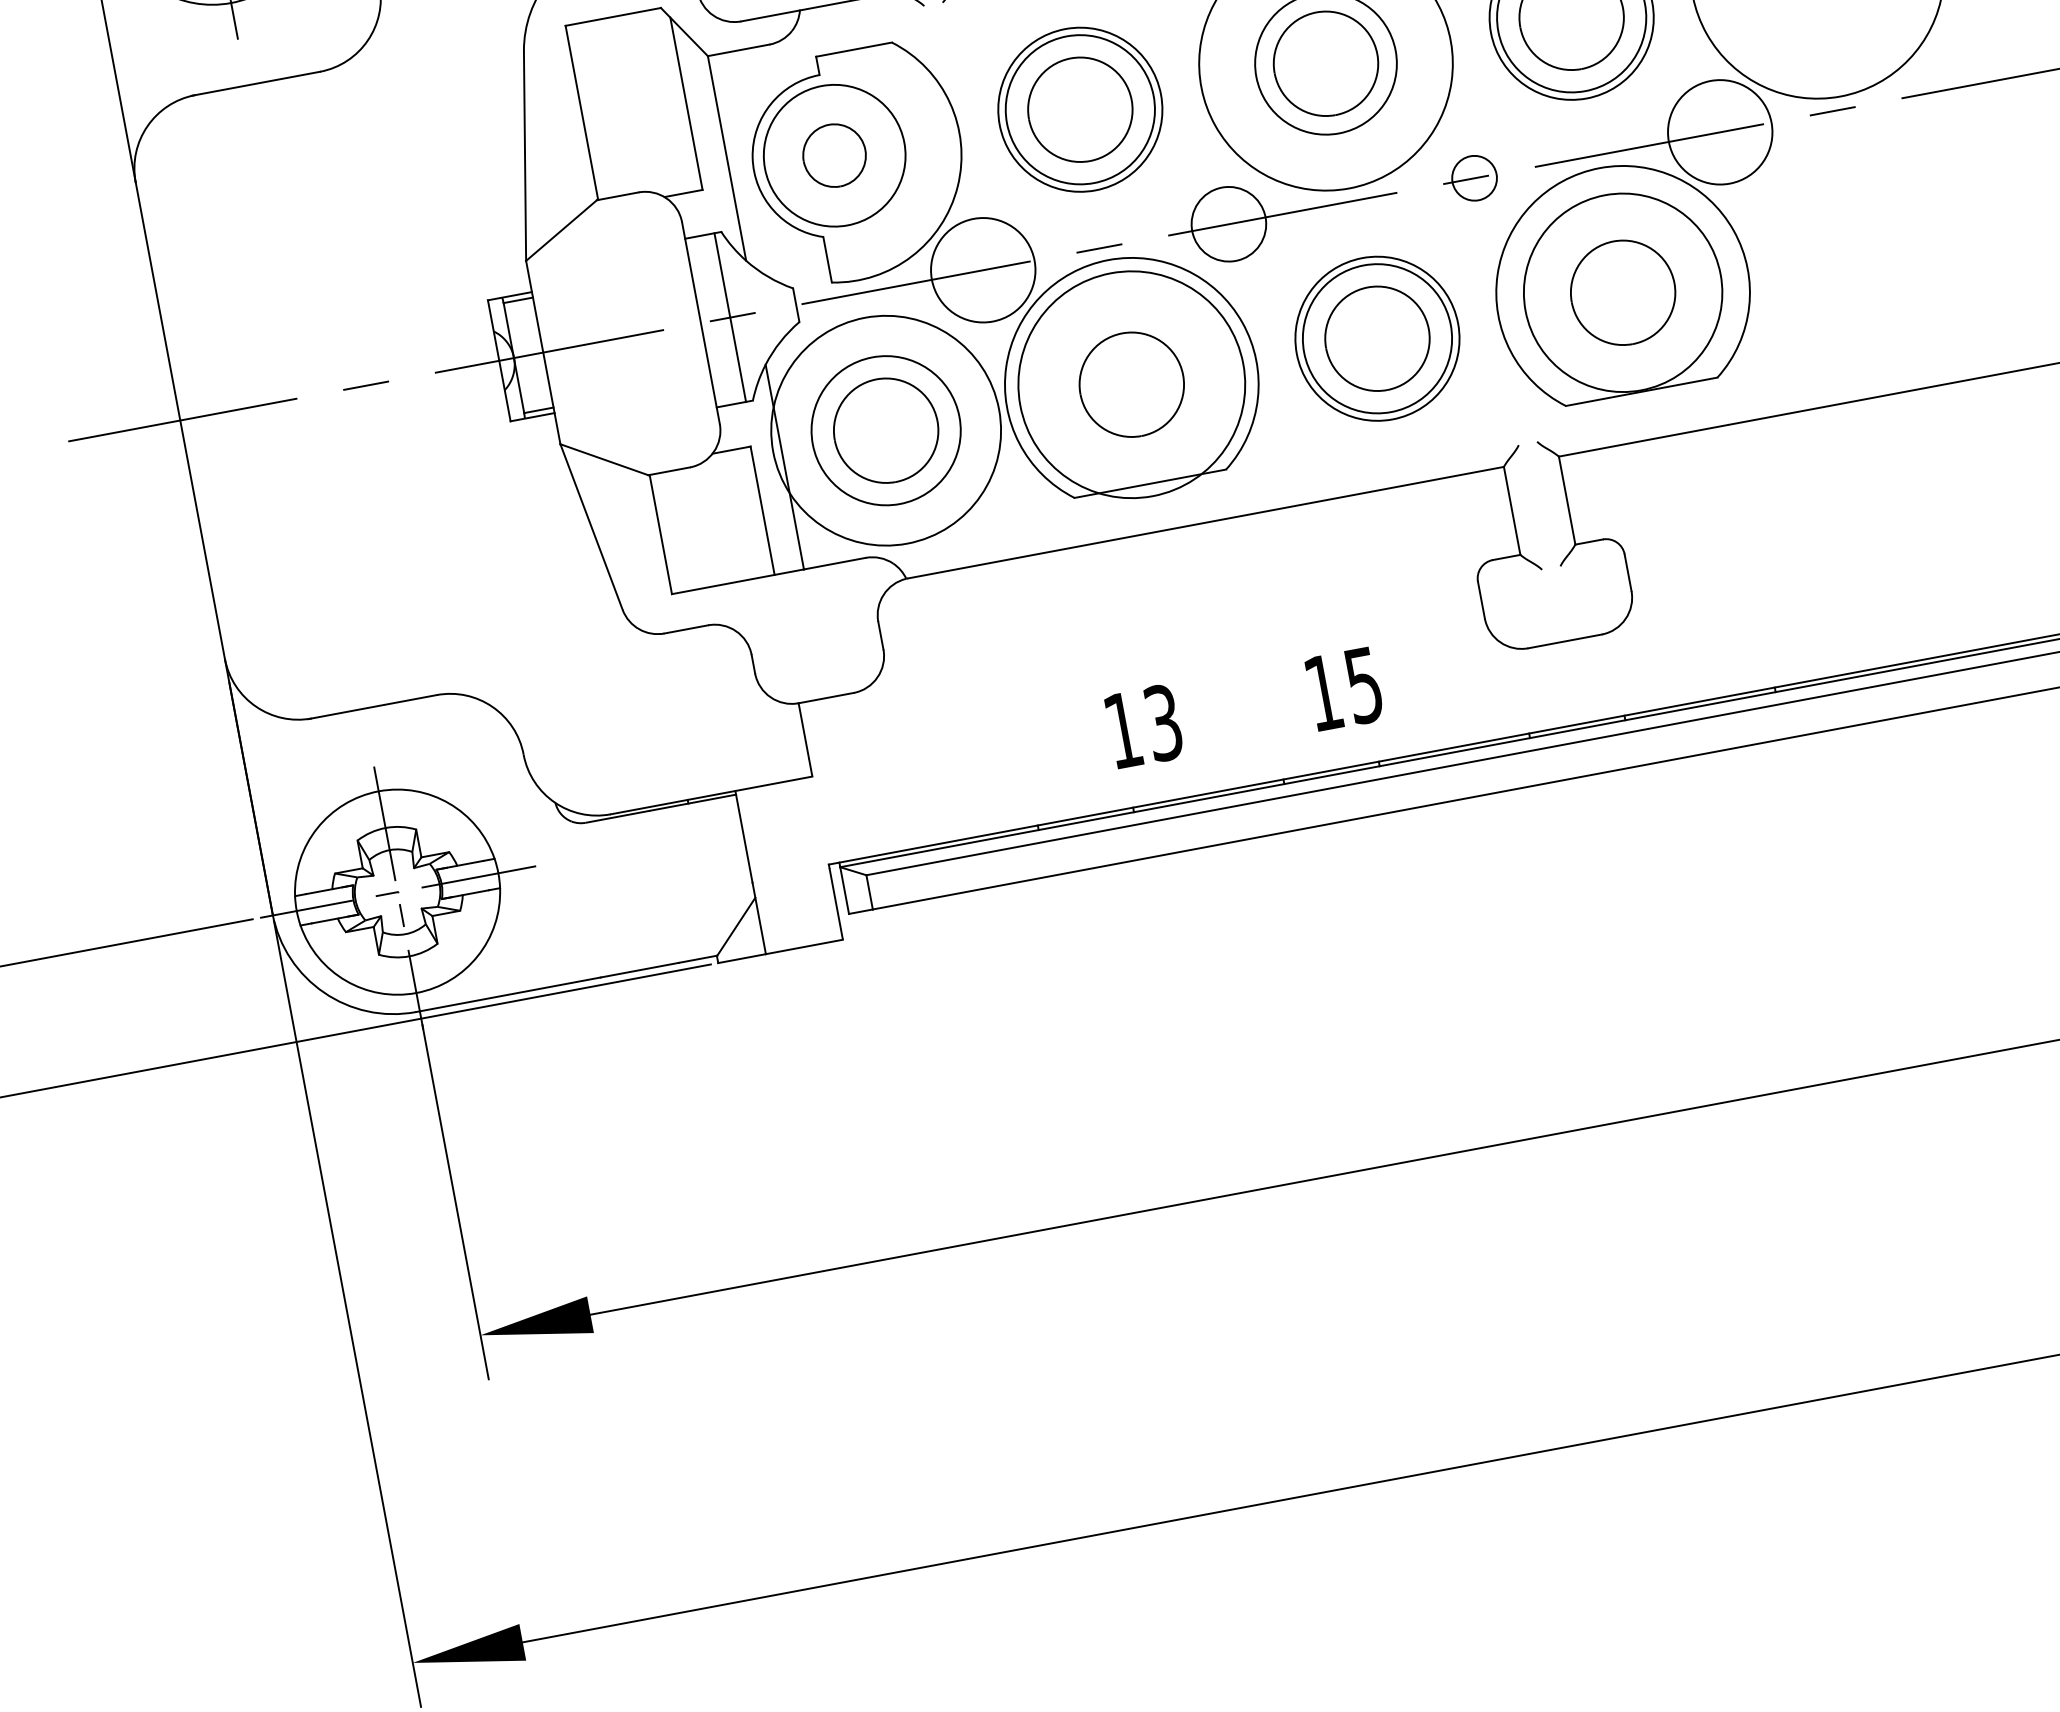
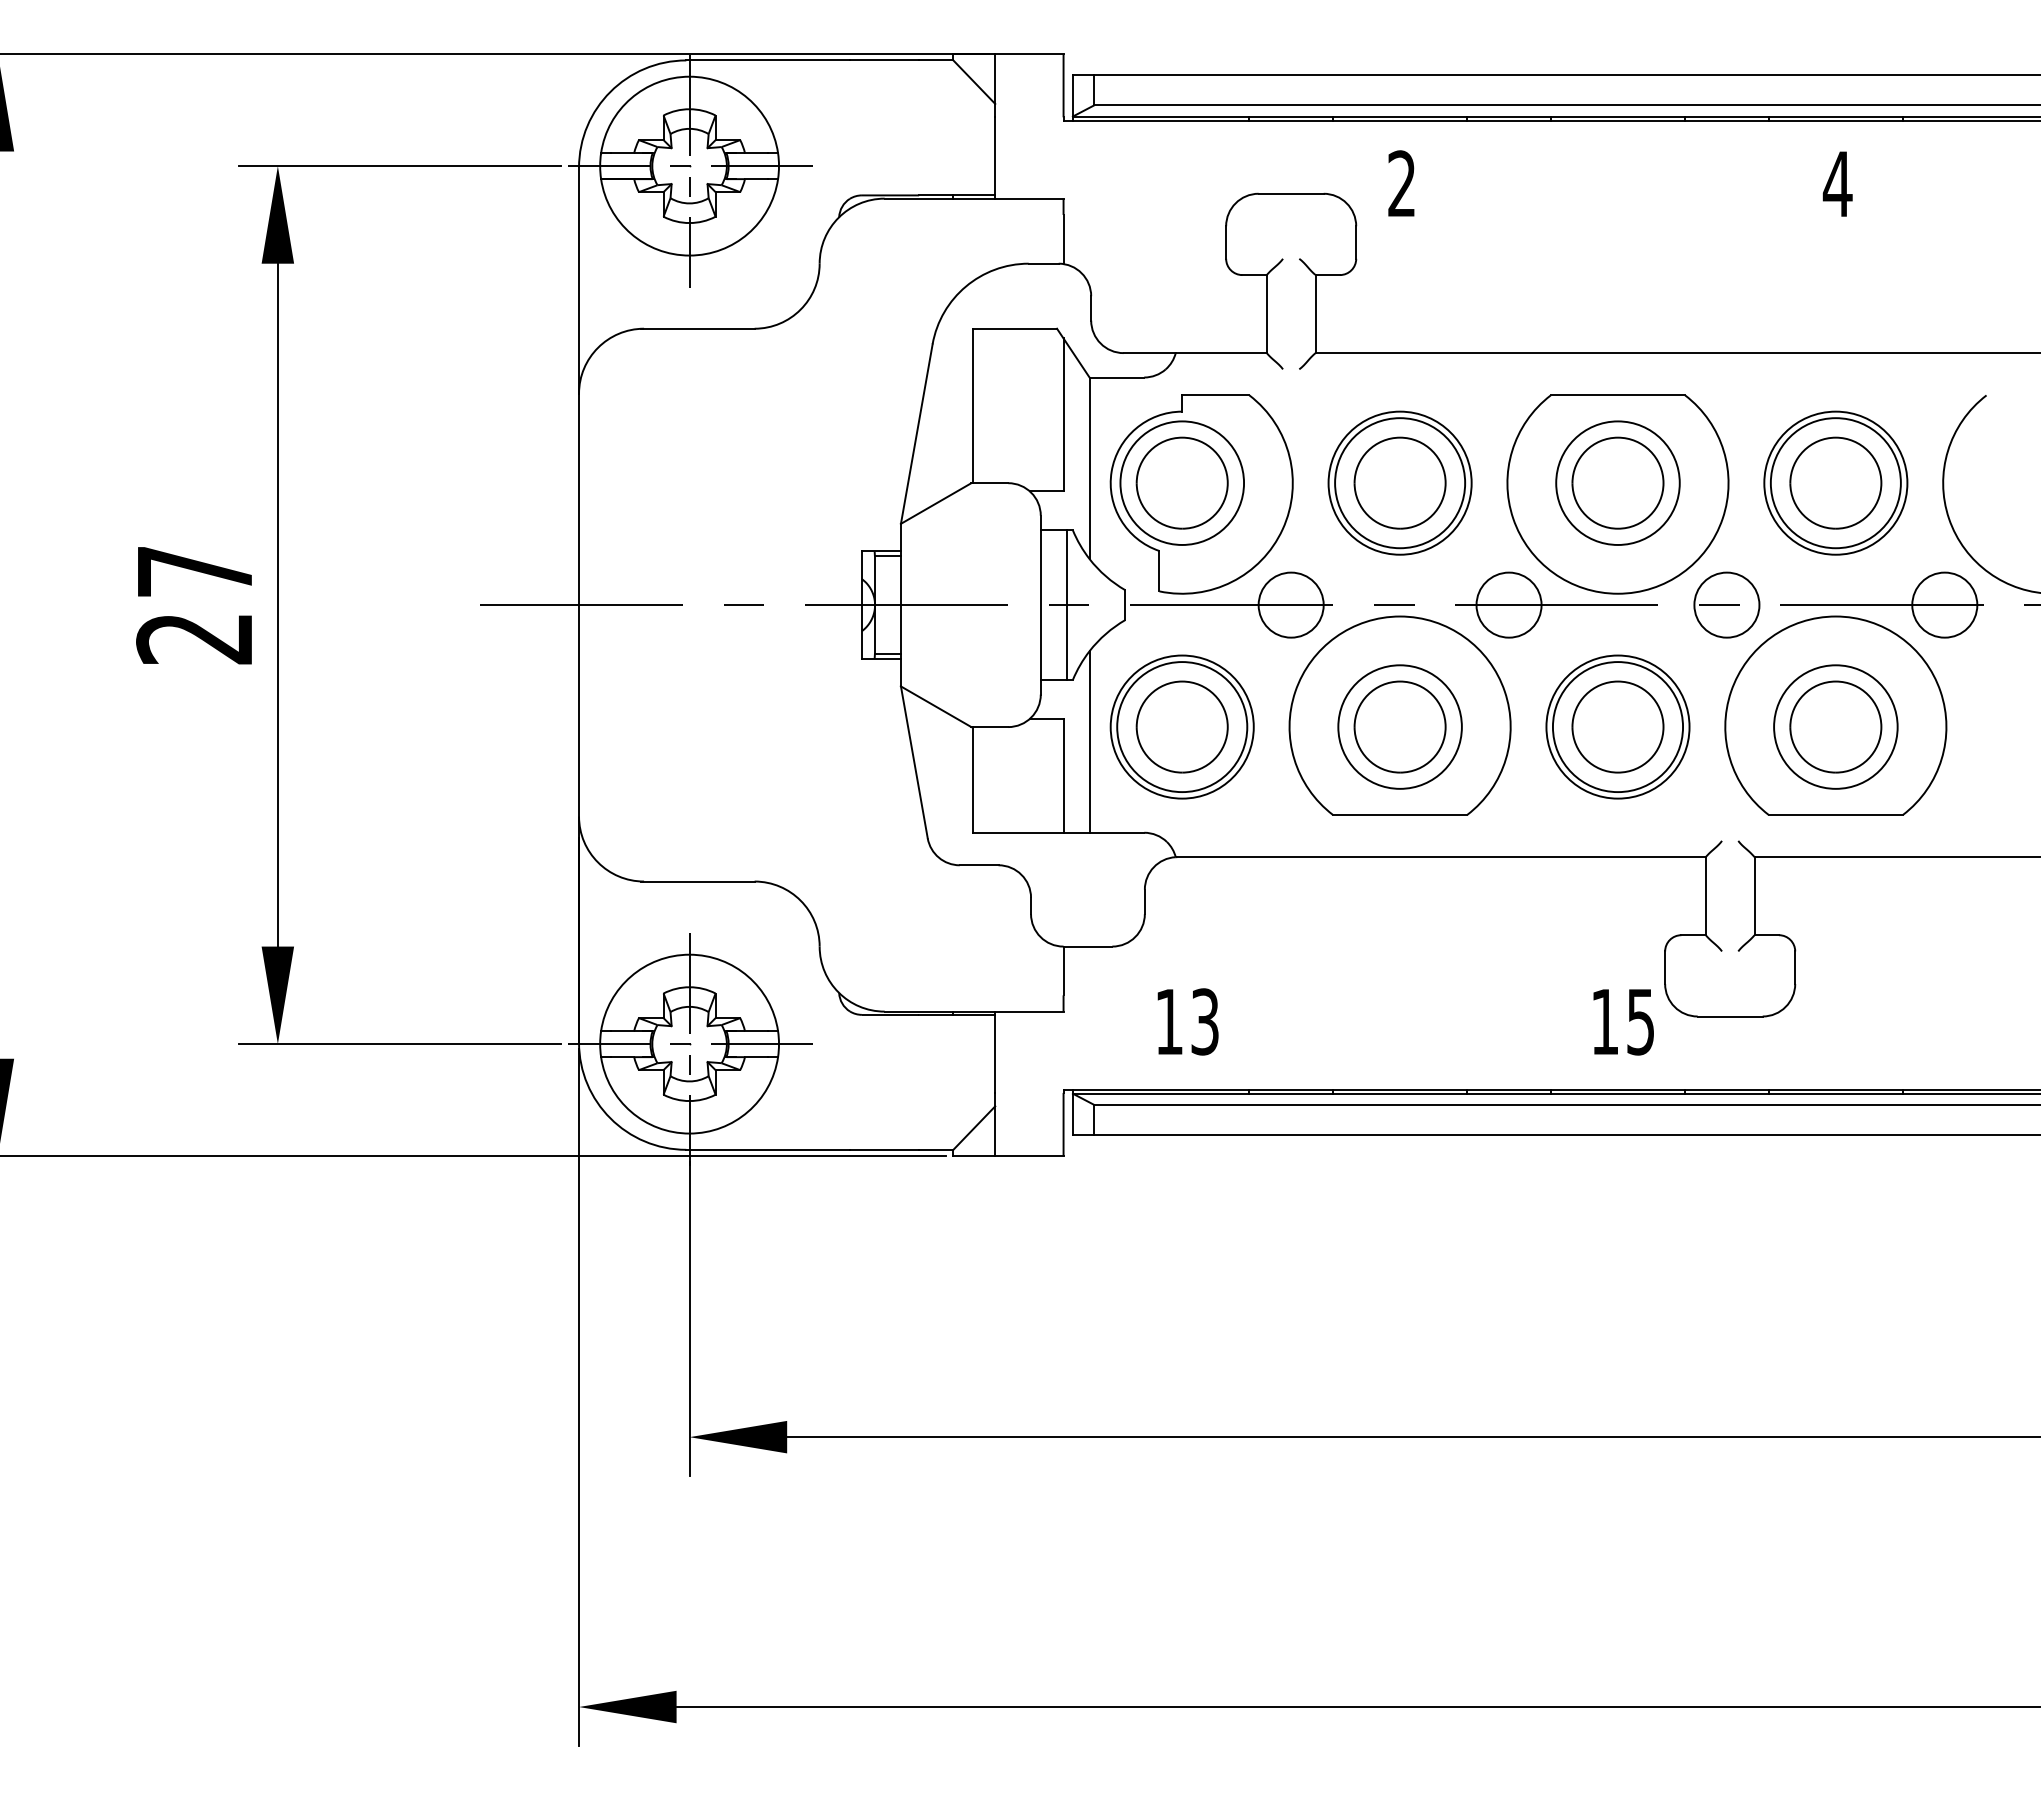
circle: (1719, 131) -> (1944, 604), size x0.71
part: (833, 155) -> (1181, 482), size x1.67
circle: (1473, 177) -> (1726, 604), size x1.67
circle: (982, 269) -> (1290, 604), size x0.71
circle: (1622, 292) -> (1835, 726), size x0.71
circle: (1130, 384) -> (1399, 726), size x0.62
circle: (885, 430) -> (1181, 726), size x0.71
text: (1344, 689) -> (1623, 1022), moved
text: (1143, 726) -> (1187, 1021), moved

